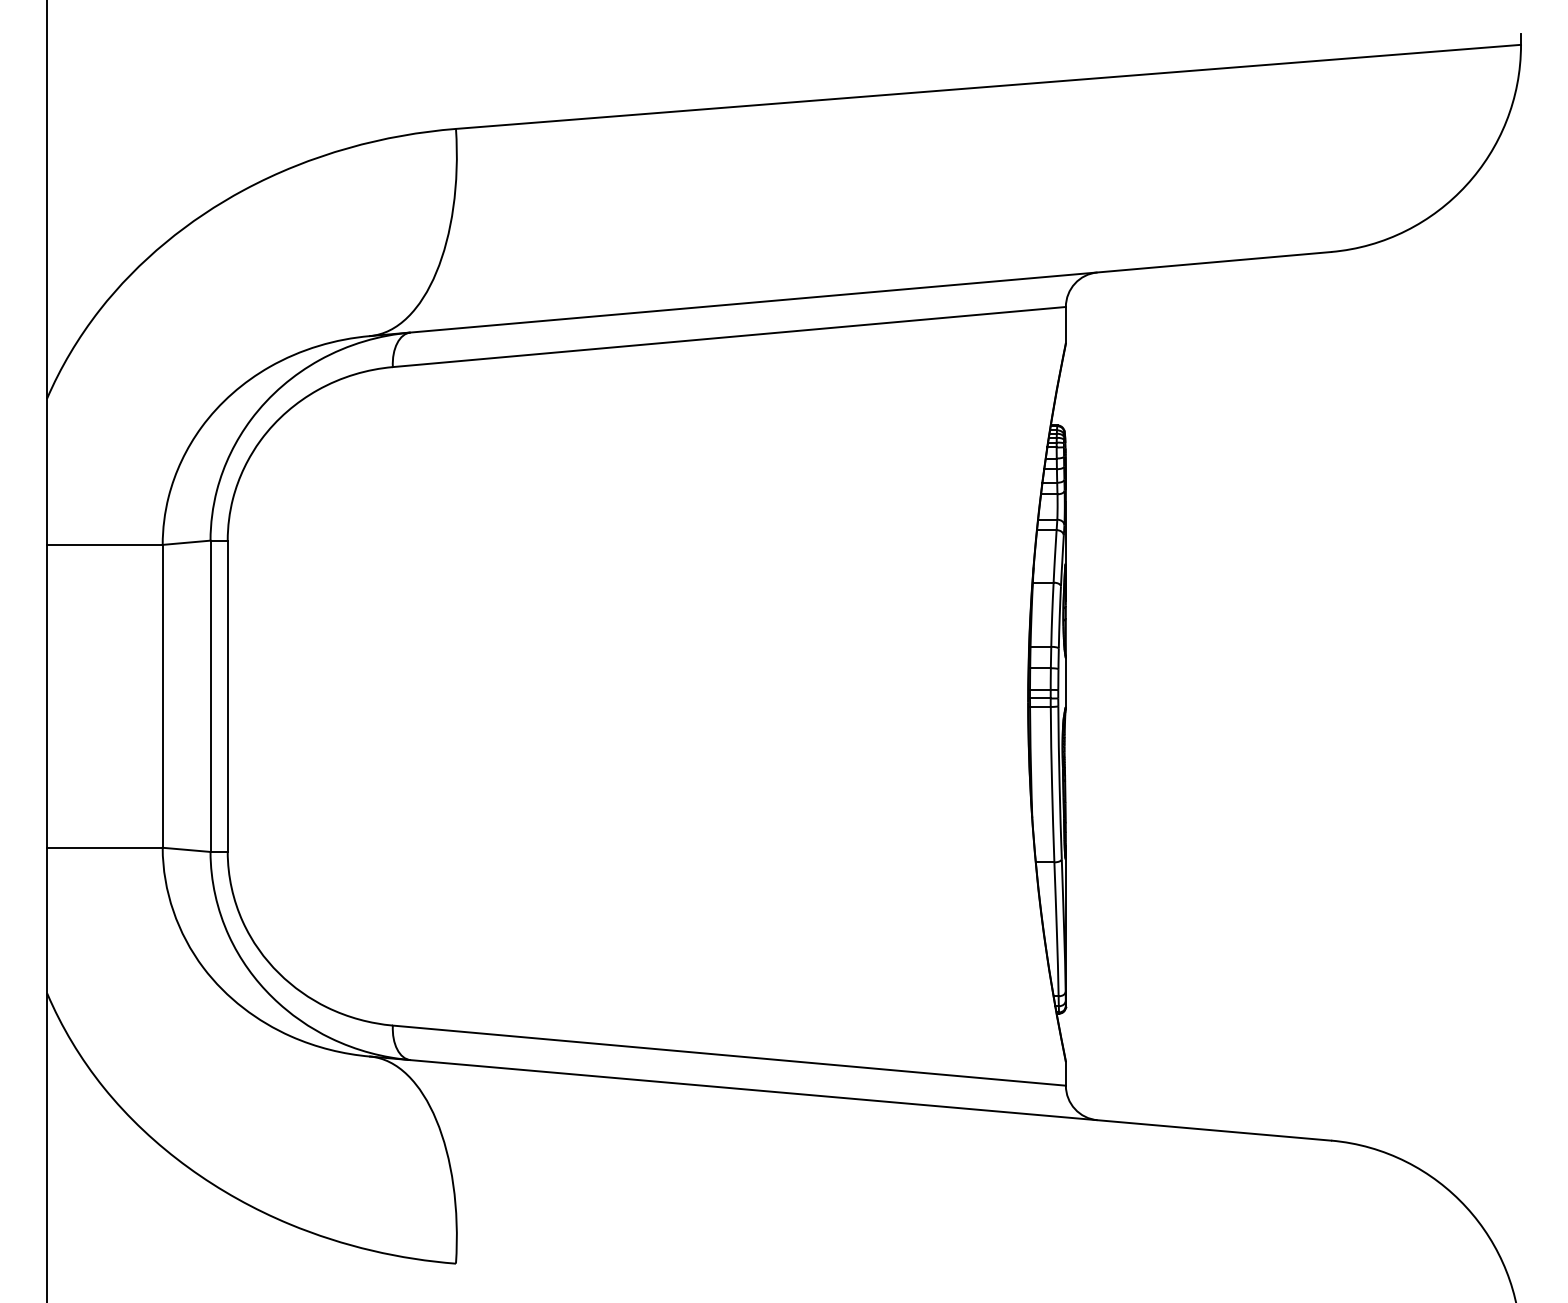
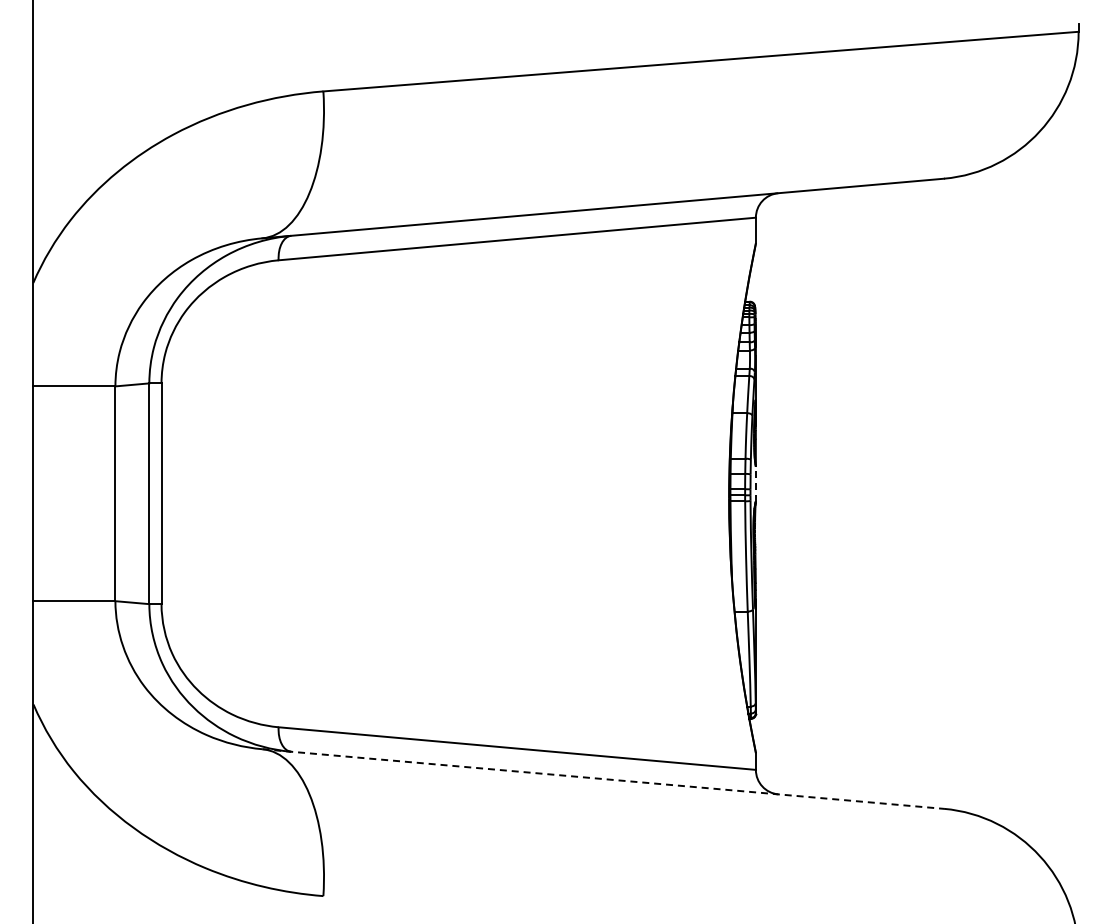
line: (1065, 681) -> (755, 483), solid -> dashed
line: (850, 1099) -> (603, 779), solid -> dashed

